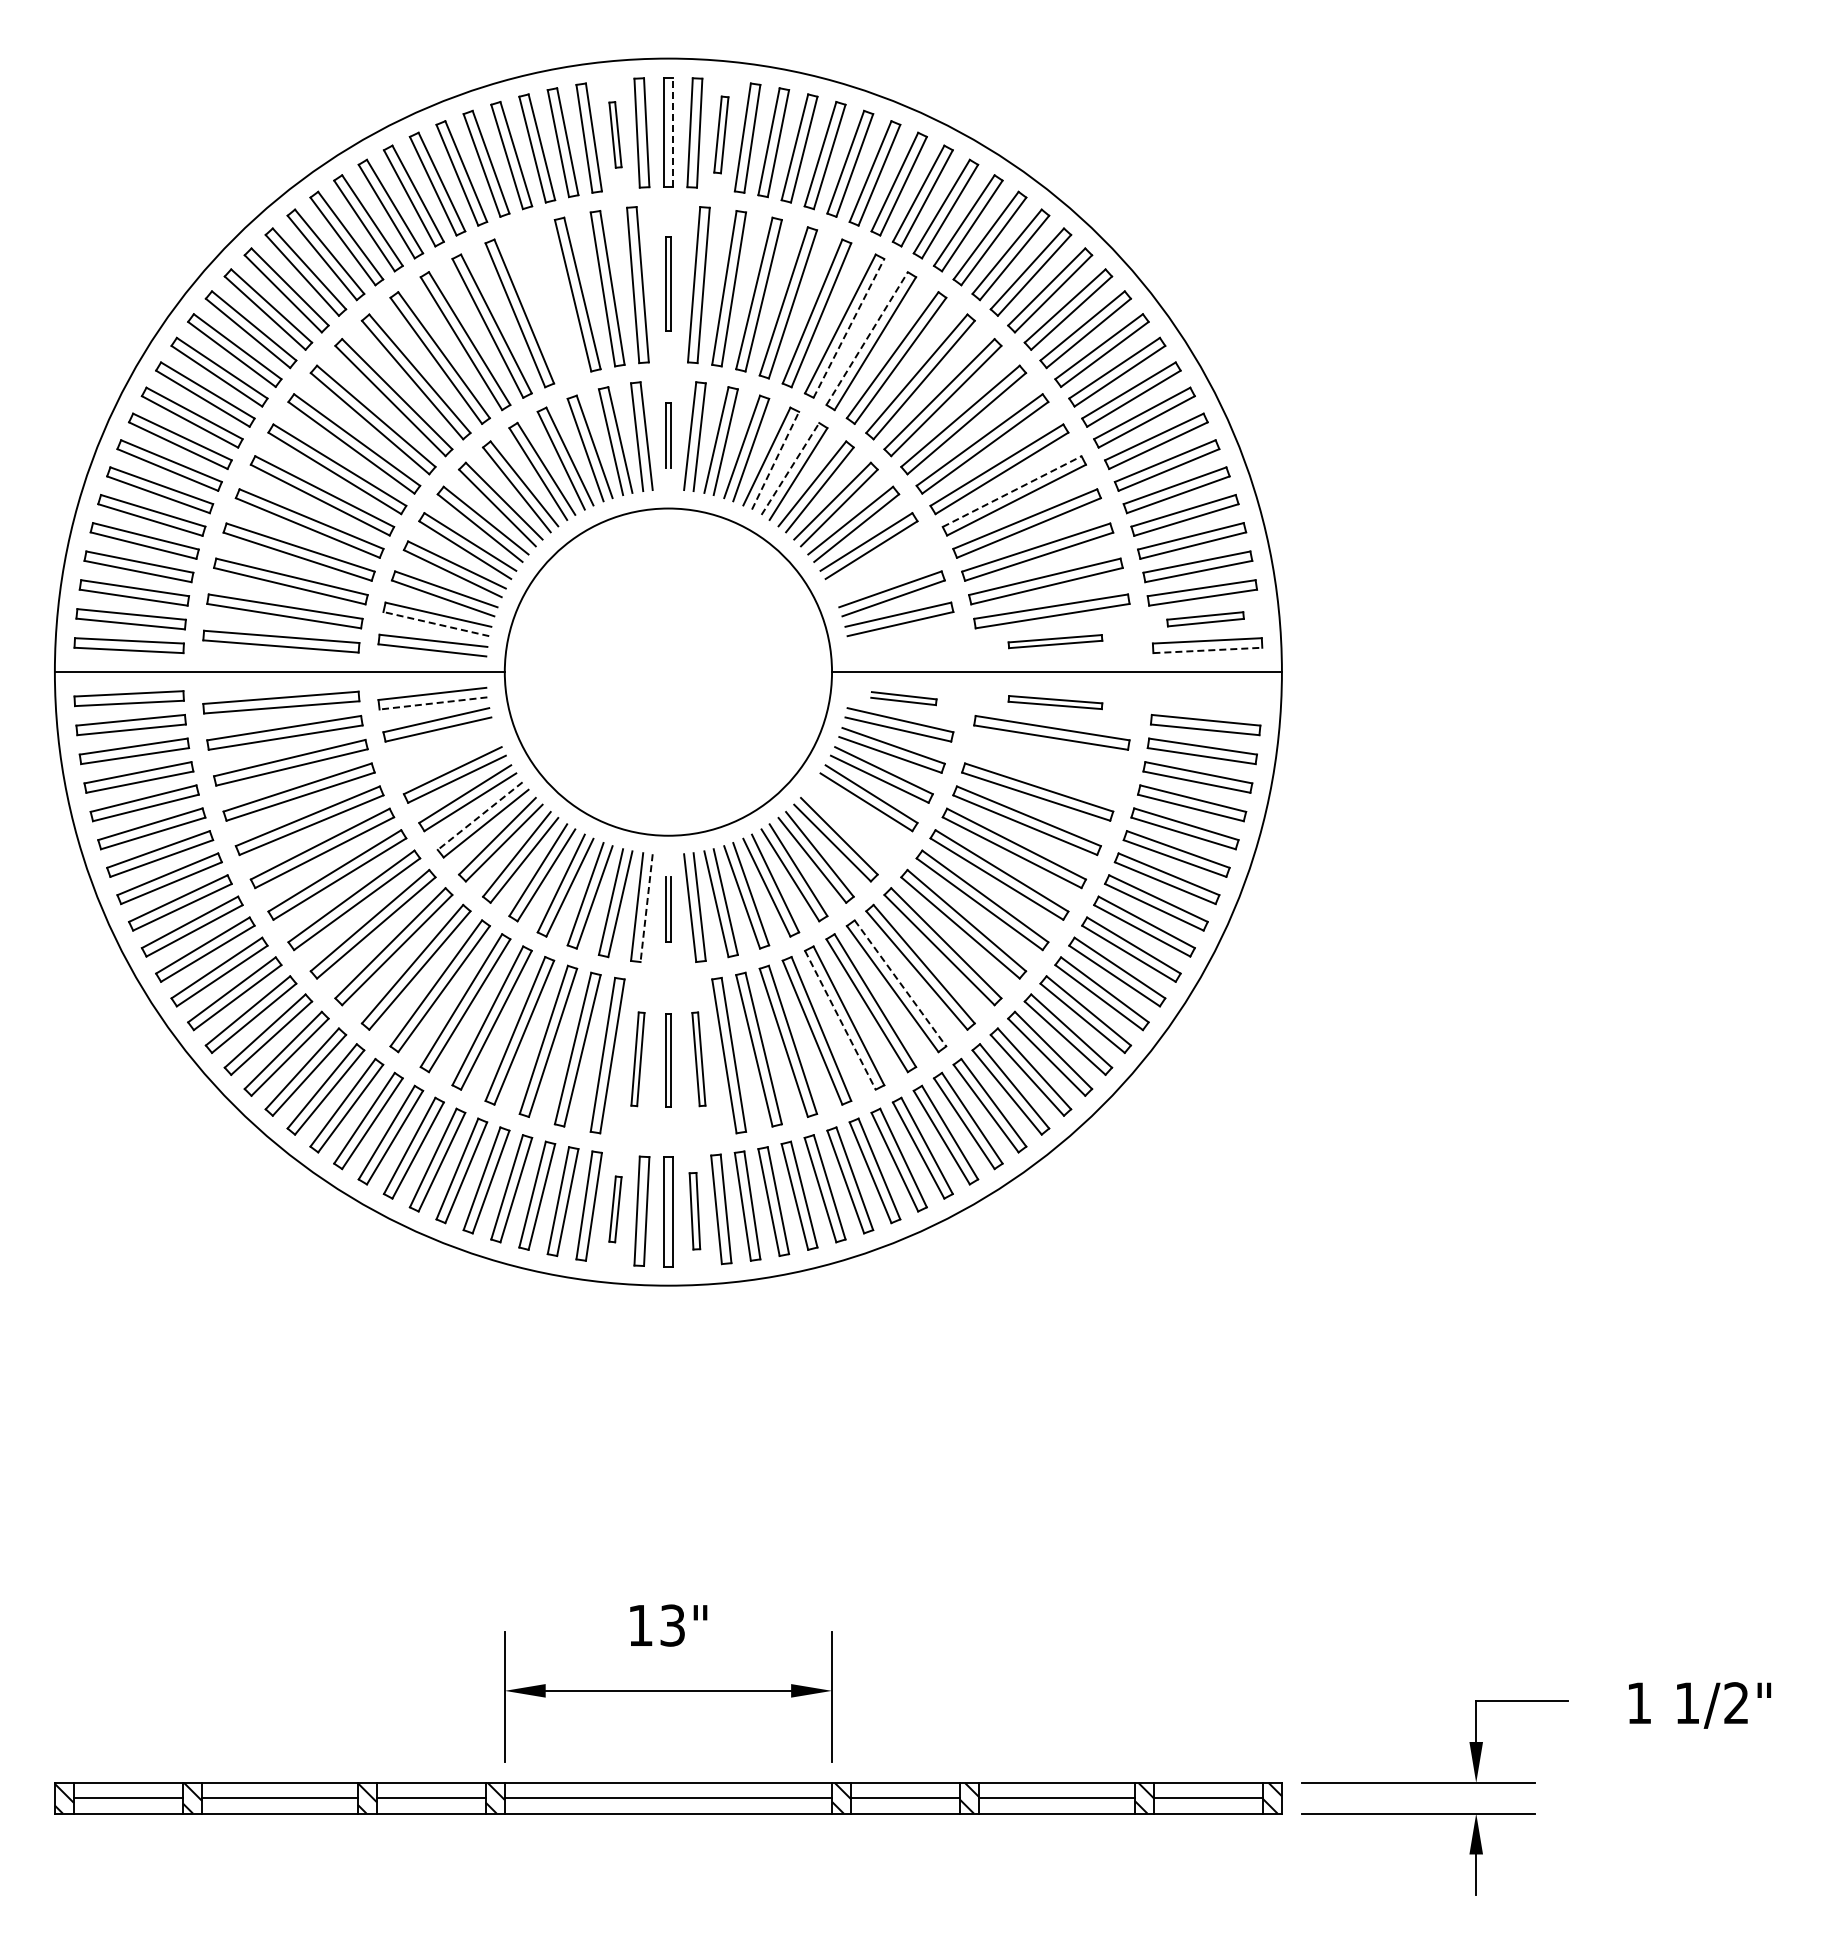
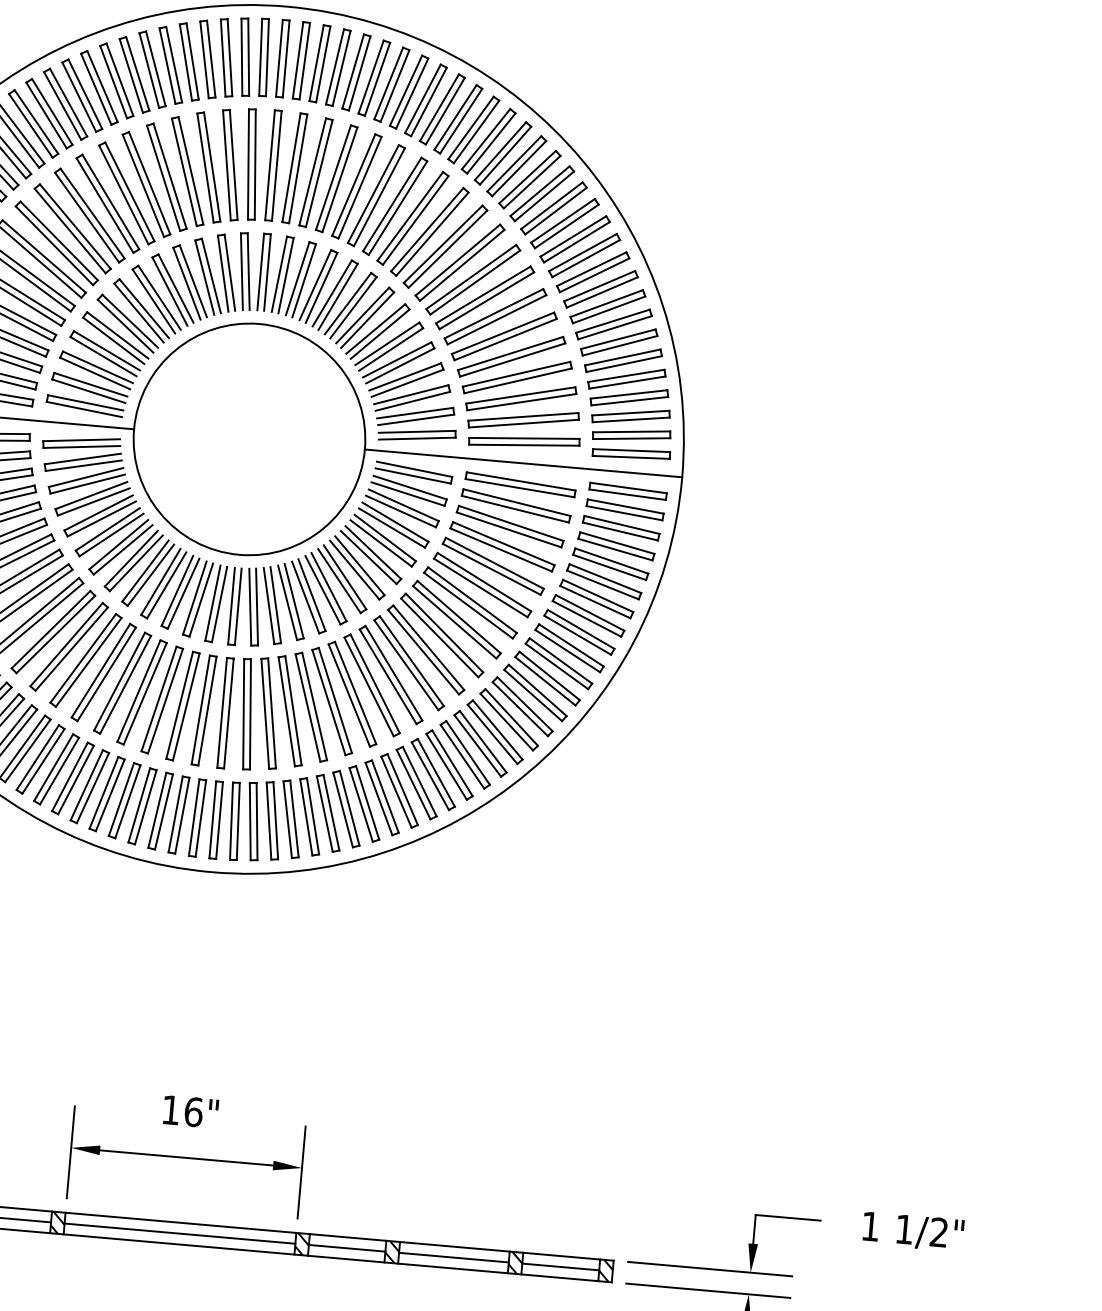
line: (673, 132) -> (286, 59), dashed -> solid
part: (615, 134) -> (245, 56), size x1.67
part: (721, 134) -> (320, 63), size x1.43
part: (668, 283) -> (273, 165), size x1.67
part: (548, 302) -> (187, 171), added
line: (848, 328) -> (397, 208), dashed -> solid
line: (867, 338) -> (410, 216), dashed -> solid
part: (668, 434) -> (264, 271), size x1.67
line: (775, 460) -> (338, 296), dashed -> solid
line: (790, 468) -> (348, 303), dashed -> solid
line: (1012, 491) -> (503, 333), dashed -> solid
part: (881, 569) -> (406, 380), added
part: (1205, 619) -> (631, 435), size x1.43
line: (435, 623) -> (88, 390), dashed -> solid
part: (1055, 641) -> (524, 441), size x1.67
part: (903, 645) -> (416, 435), added
line: (1207, 650) -> (631, 457), dashed -> solid
part: (903, 698) -> (413, 472), size x1.67
part: (1207, 698) -> (628, 491), added
part: (1055, 702) -> (520, 484), size x1.67
line: (432, 703) -> (81, 446), dashed -> solid
part: (444, 750) -> (86, 480), added
part: (1045, 762) -> (509, 526), added
line: (479, 816) -> (107, 529), dashed -> solid
part: (853, 819) -> (370, 554), added
line: (646, 908) -> (219, 604), dashed -> solid
part: (668, 908) -> (234, 606), size x1.67
line: (900, 983) -> (393, 673), dashed -> solid
line: (840, 1020) -> (349, 695), dashed -> solid
part: (637, 1059) -> (203, 710), size x1.67
part: (698, 1059) -> (246, 714), size x1.67
part: (668, 1060) -> (225, 713), size x1.67
part: (615, 1209) -> (179, 815), size x1.67
part: (694, 1210) -> (234, 820), size x1.43
text: (672, 1625) -> (193, 1112), 13" -> 16"

